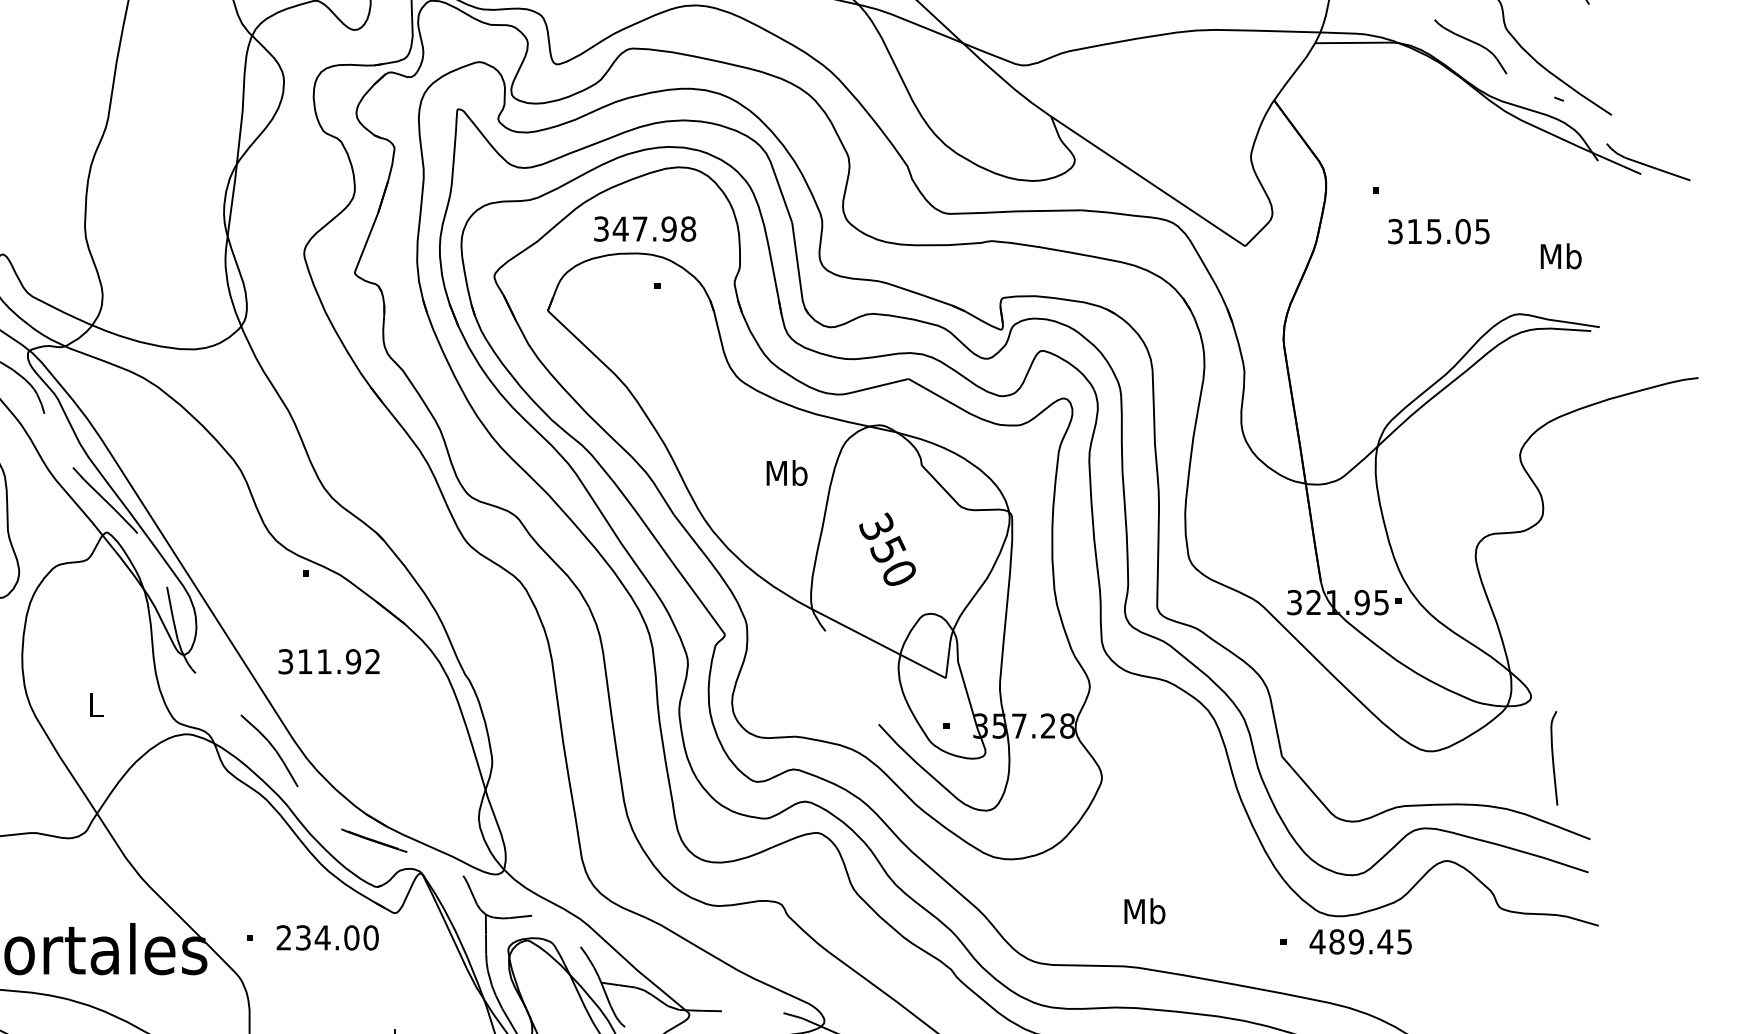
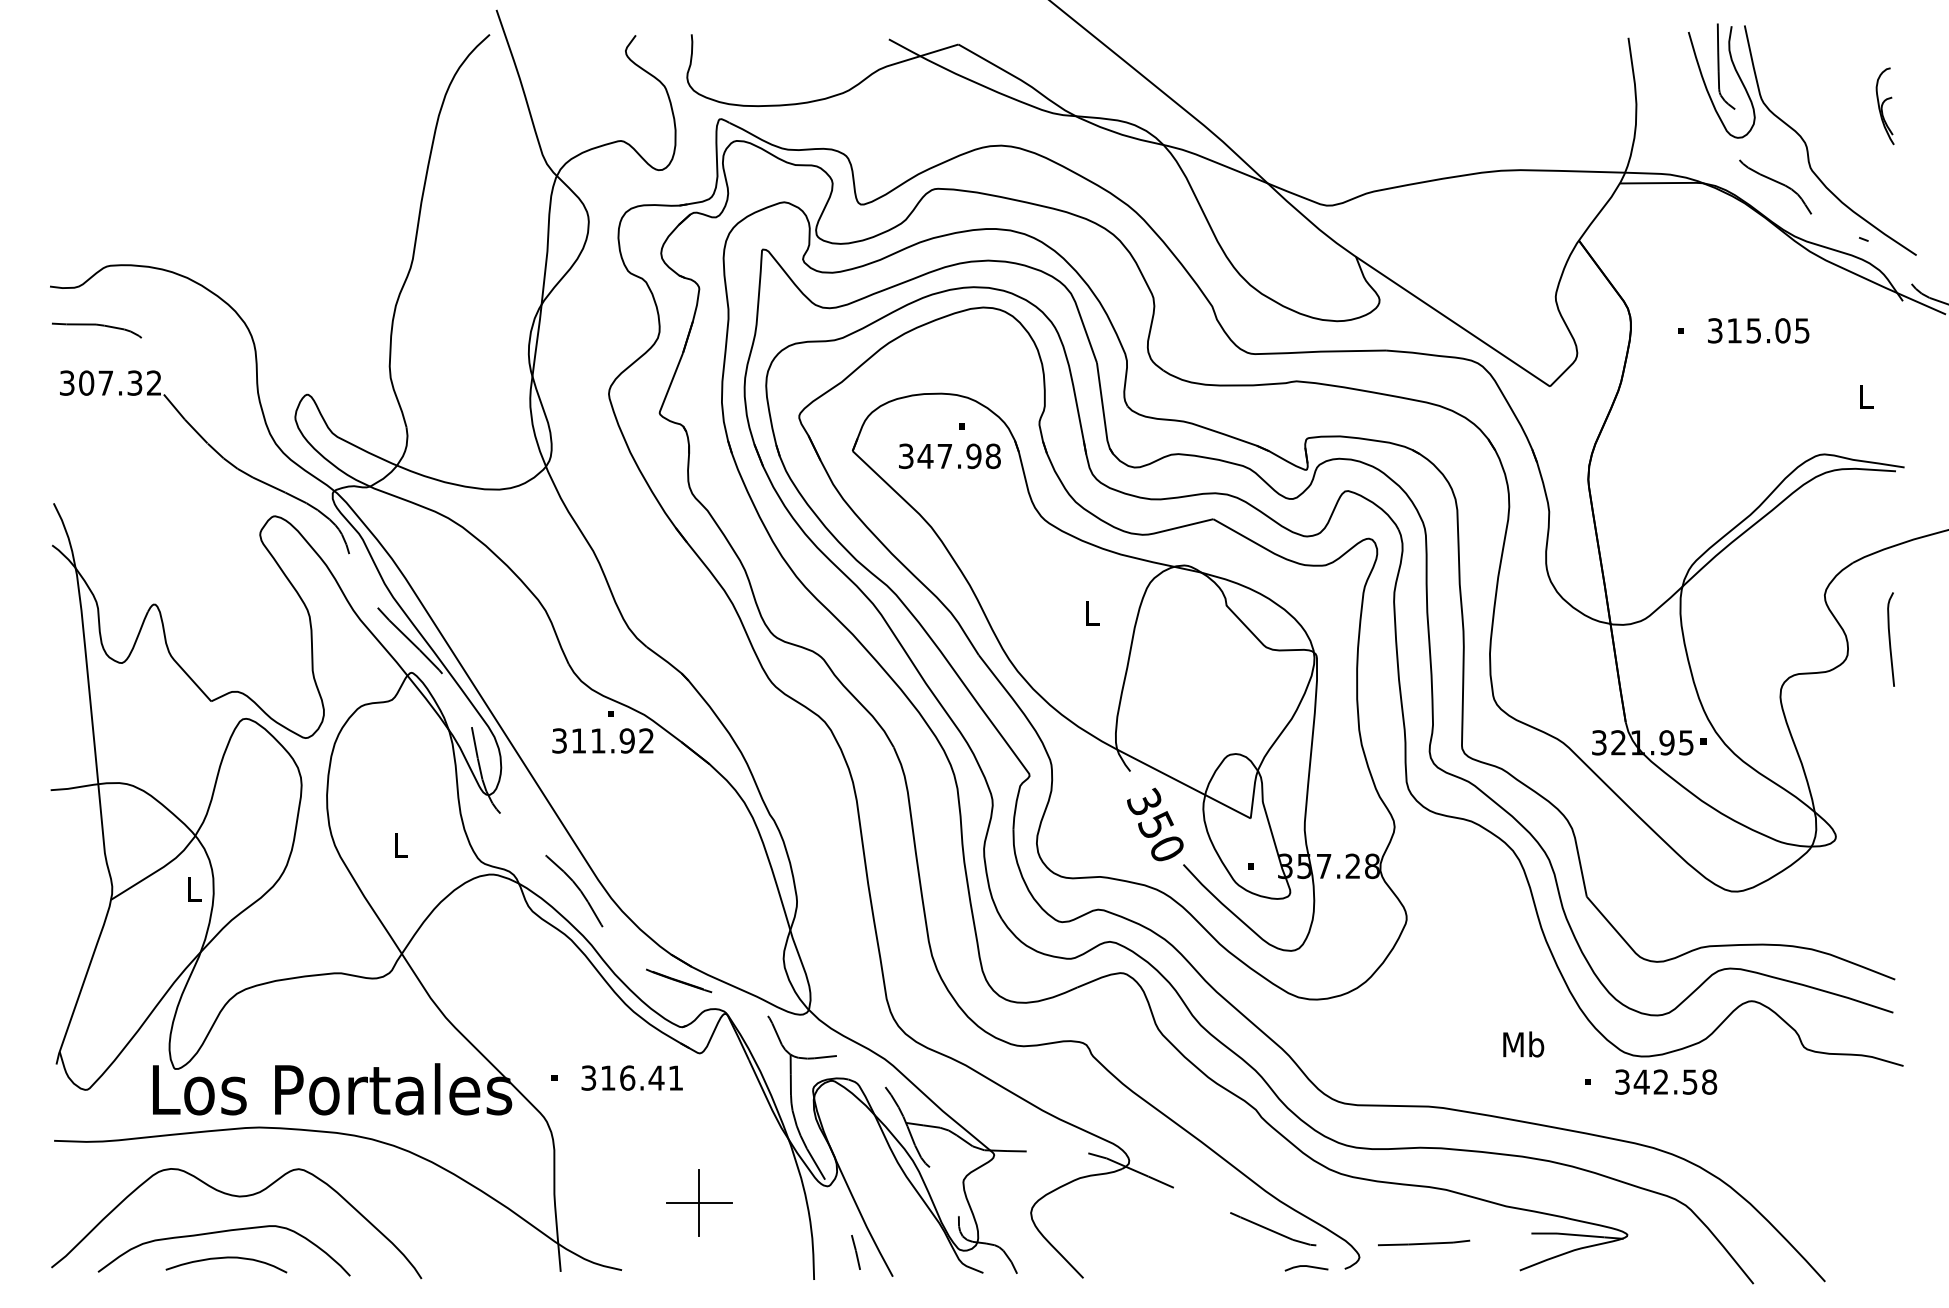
text: (644, 228) -> (949, 455), moved
text: (1438, 231) -> (1758, 330), moved
text: (1560, 256) -> (1865, 396), Mb -> L
text: (786, 473) -> (1091, 613), Mb -> L
text: (887, 549) -> (1155, 824), moved
text: (328, 661) -> (602, 740), moved
curve: (1553, 758) -> (1890, 639), moved
text: (1144, 911) -> (1523, 1044), moved
text: (327, 937) -> (632, 1077), 234.00 -> 316.41
text: (1360, 941) -> (1665, 1081), 489.45 -> 342.58

